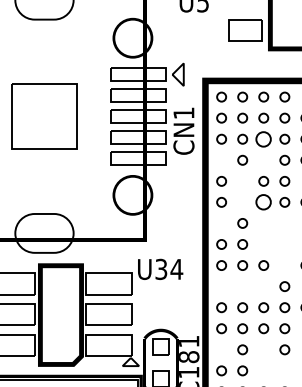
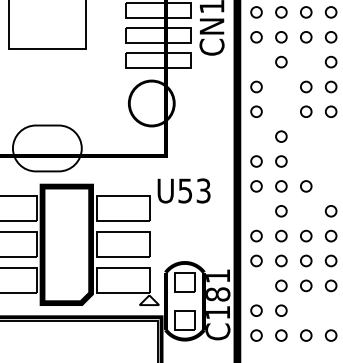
circle: (263, 138) -> (305, 36), size x0.62
circle: (263, 202) -> (305, 111), size x0.62
text: (169, 269) -> (194, 191), U34 -> U53
circle: (242, 286) -> (281, 211), added
circle: (263, 349) -> (305, 285), added

